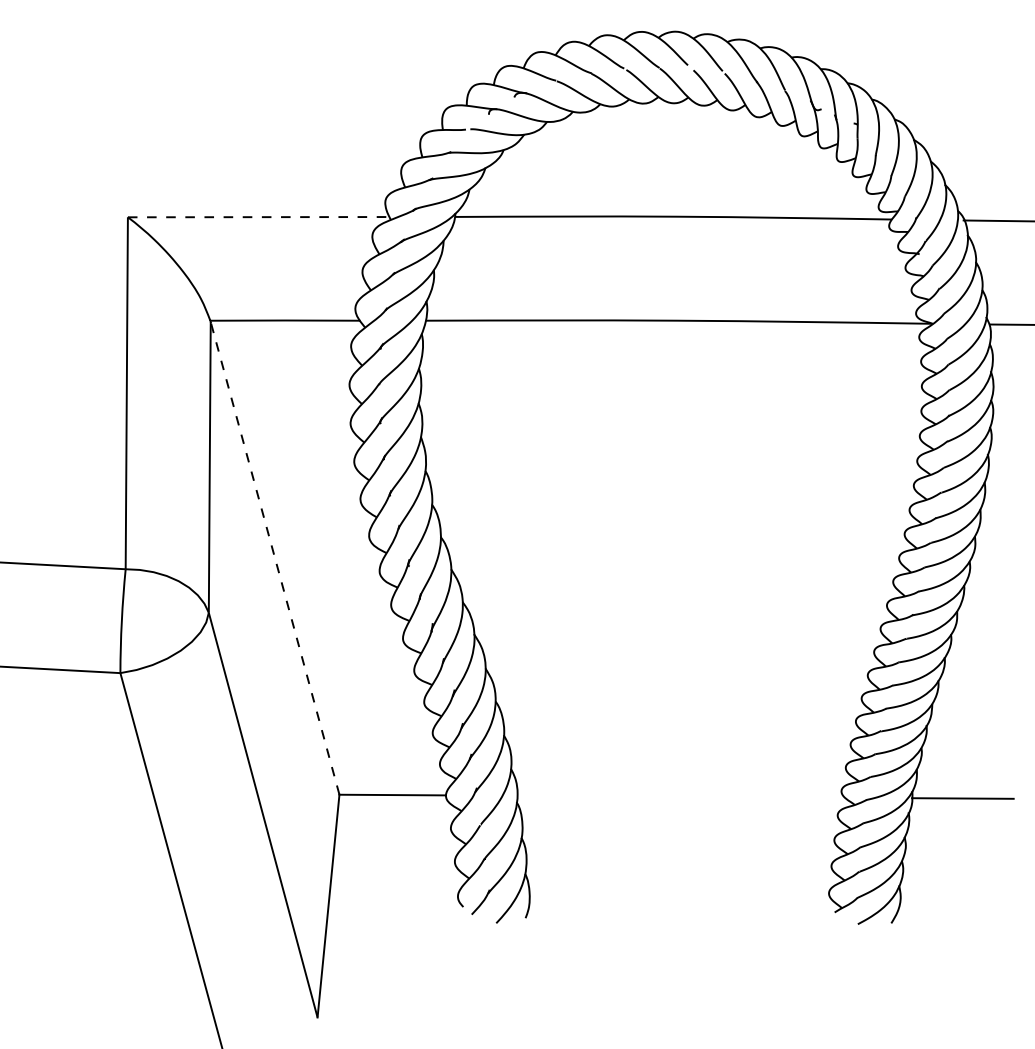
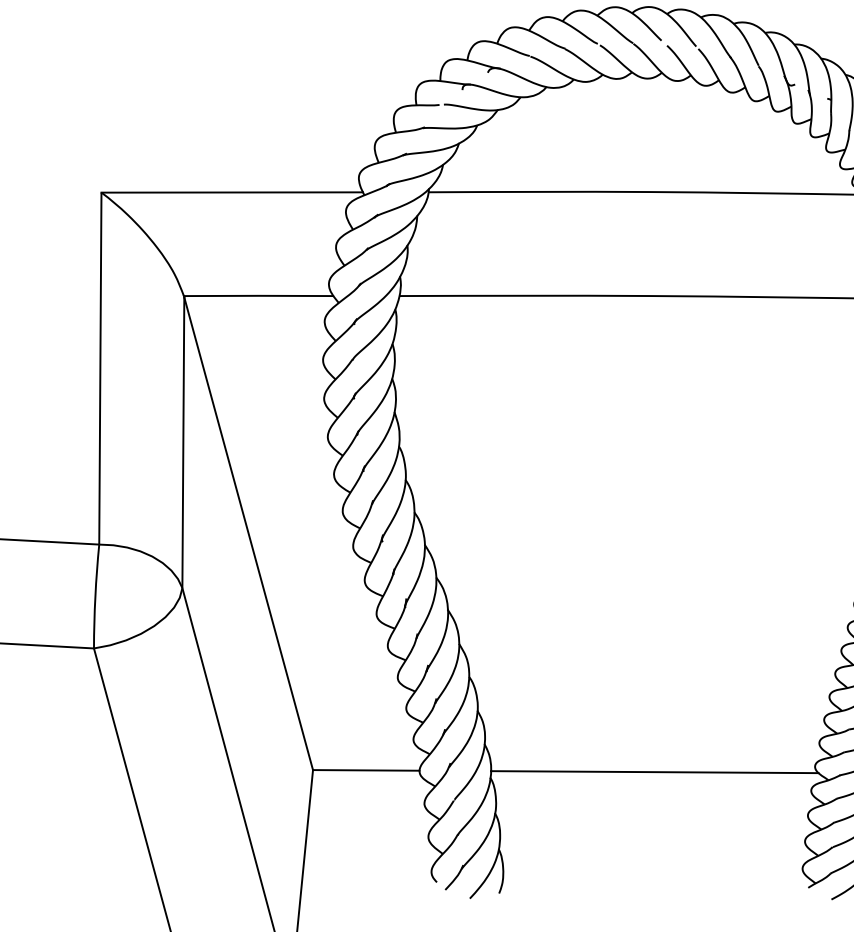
line: (258, 217) -> (232, 192), dashed -> solid
line: (275, 558) -> (249, 533), dashed -> solid
line: (680, 796) -> (654, 771), added

